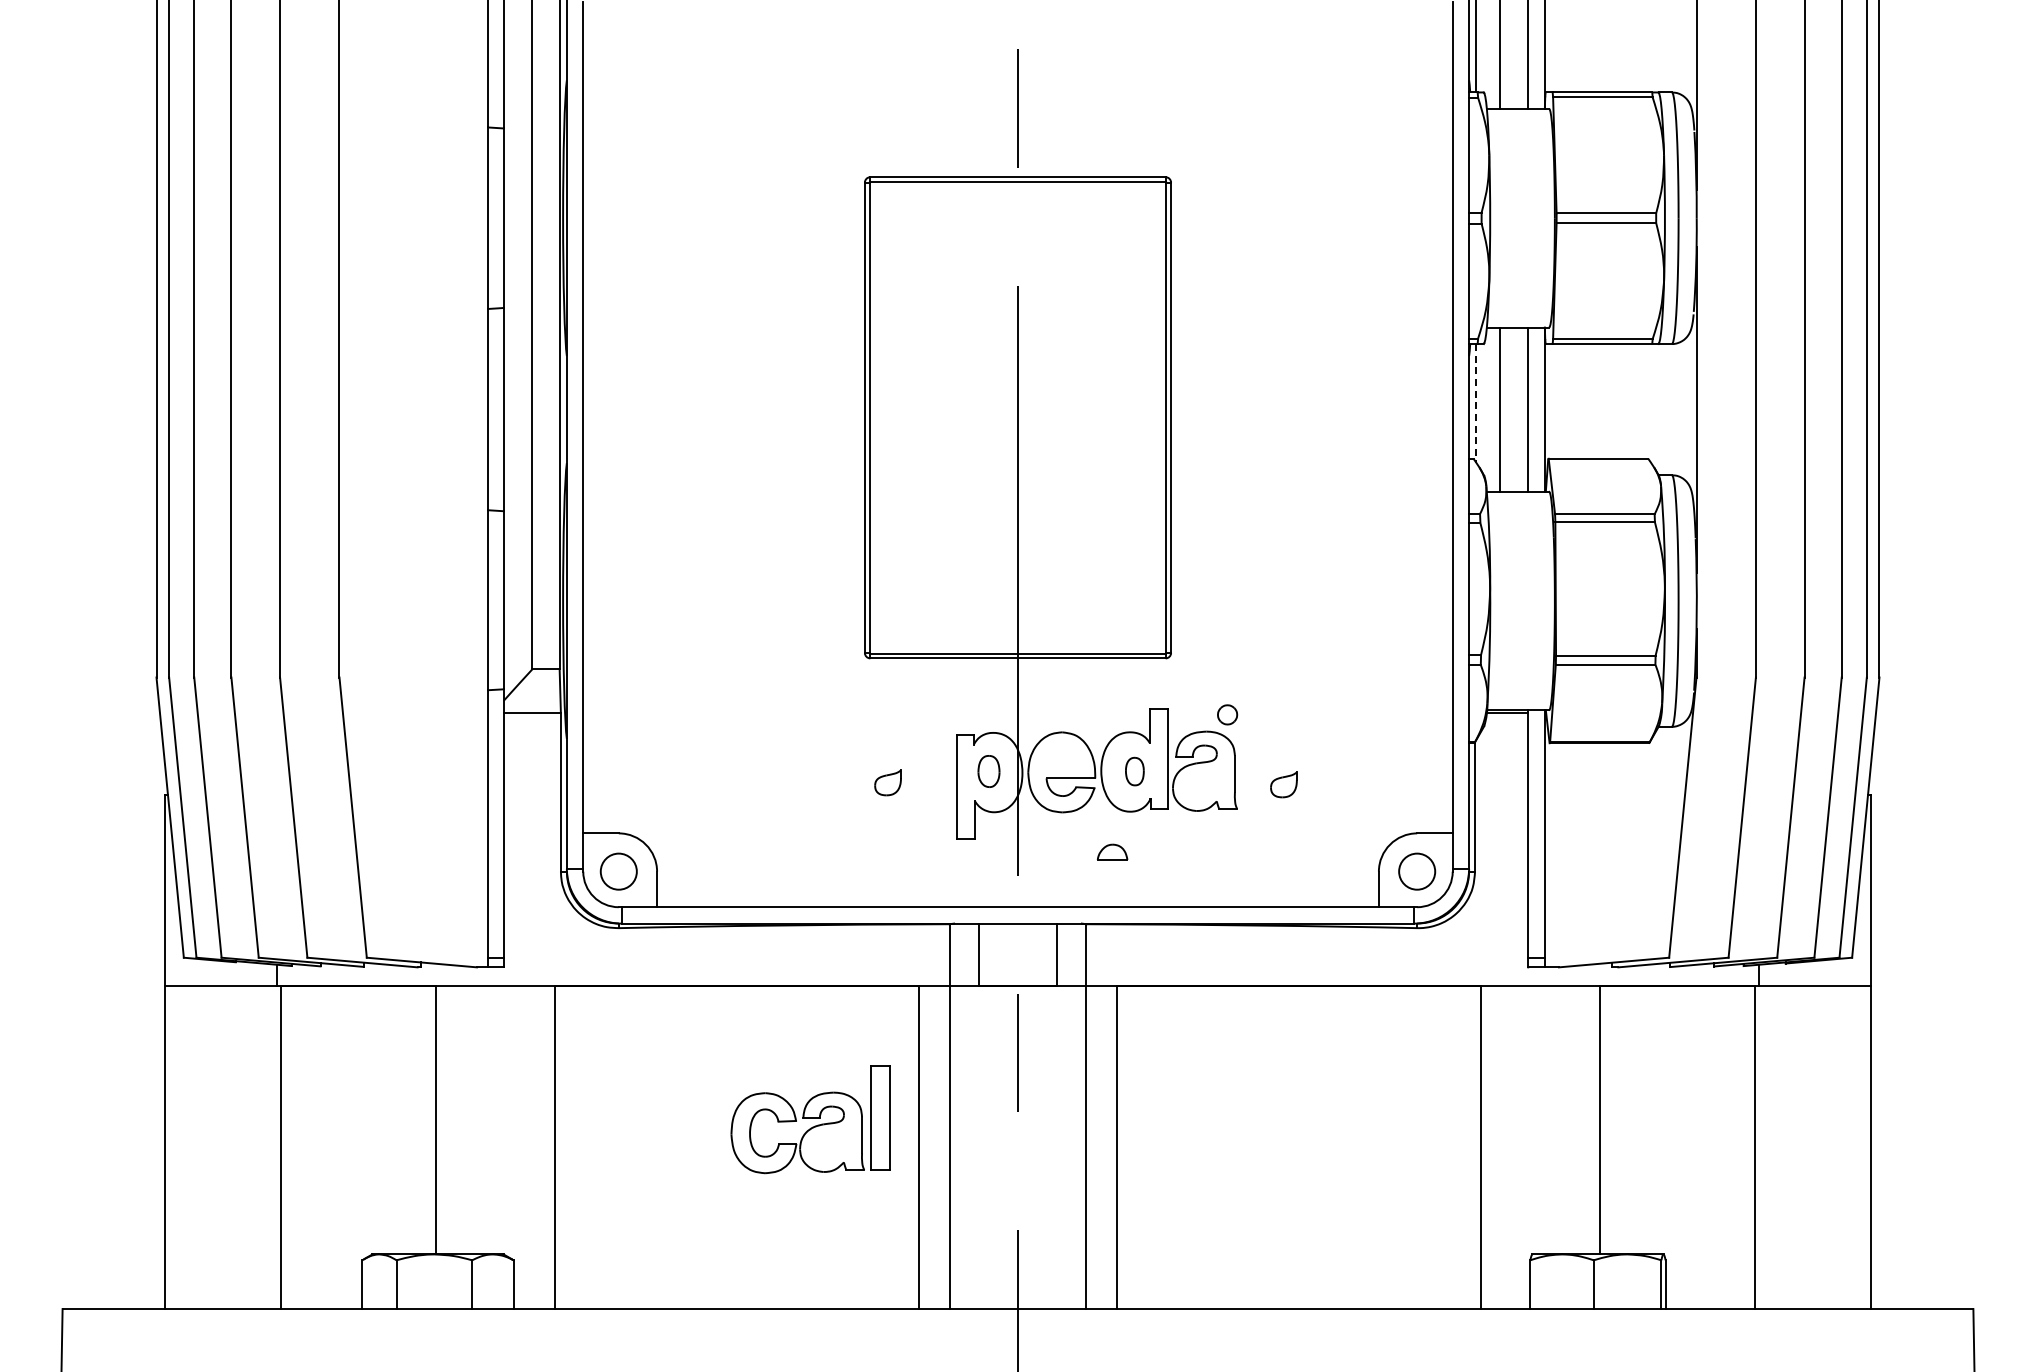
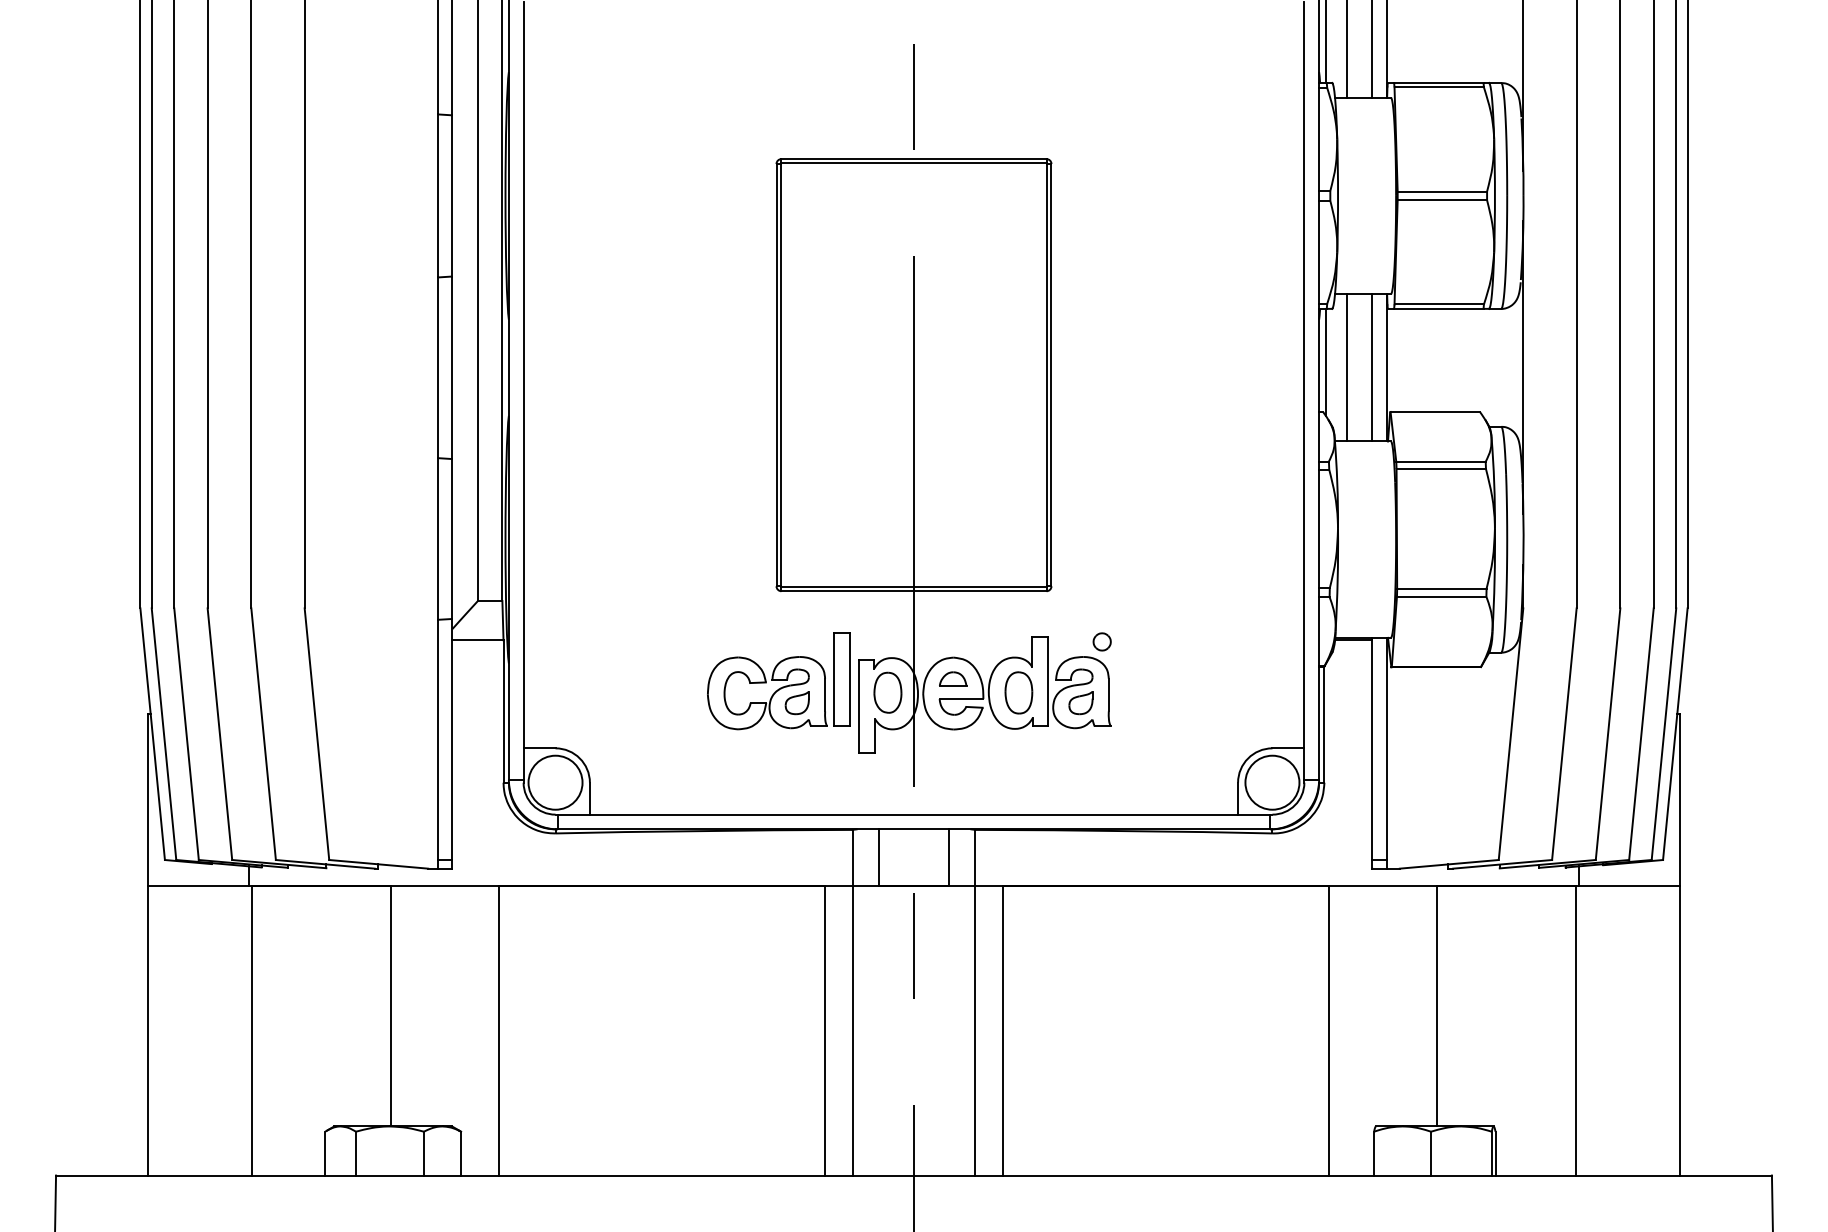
line: (1476, 403) -> (1325, 362), dashed -> solid
part: (988, 771) -> (887, 692), size x1.43
part: (1134, 771) -> (1018, 692), size x1.67
part: (1283, 784) -> (1080, 702), moved
part: (1112, 851) -> (953, 678), moved
circle: (618, 871) -> (555, 782), size x1.67
circle: (1417, 871) -> (1272, 782), size x1.67
part: (810, 1119) -> (778, 681), moved

